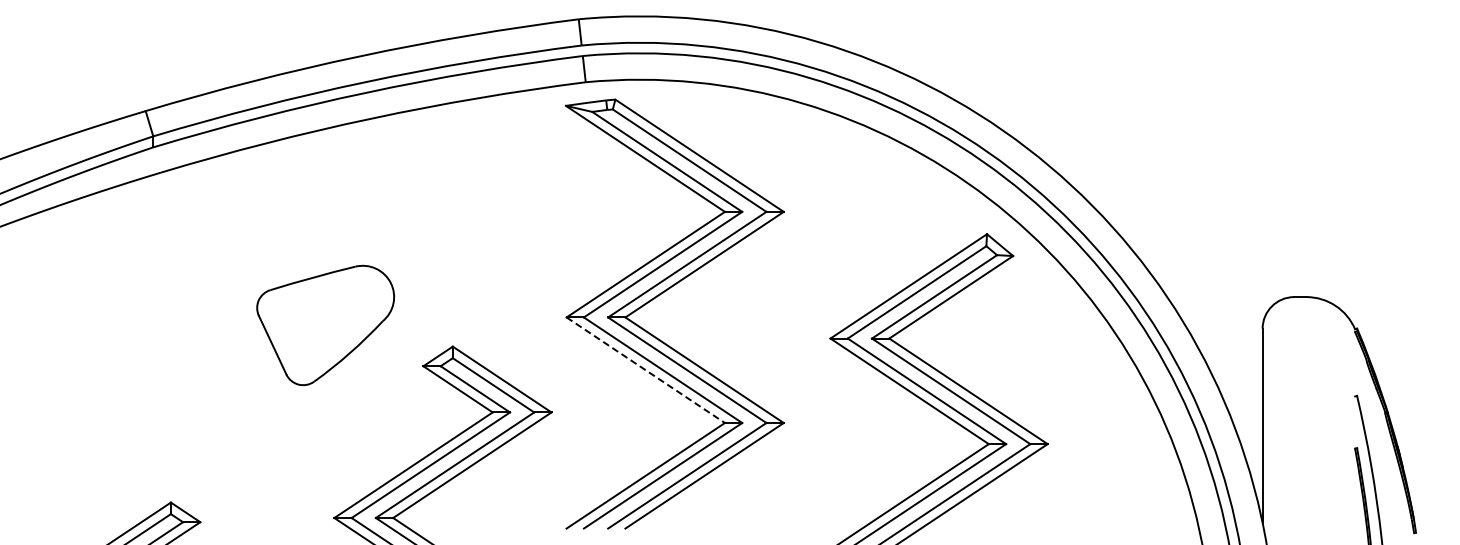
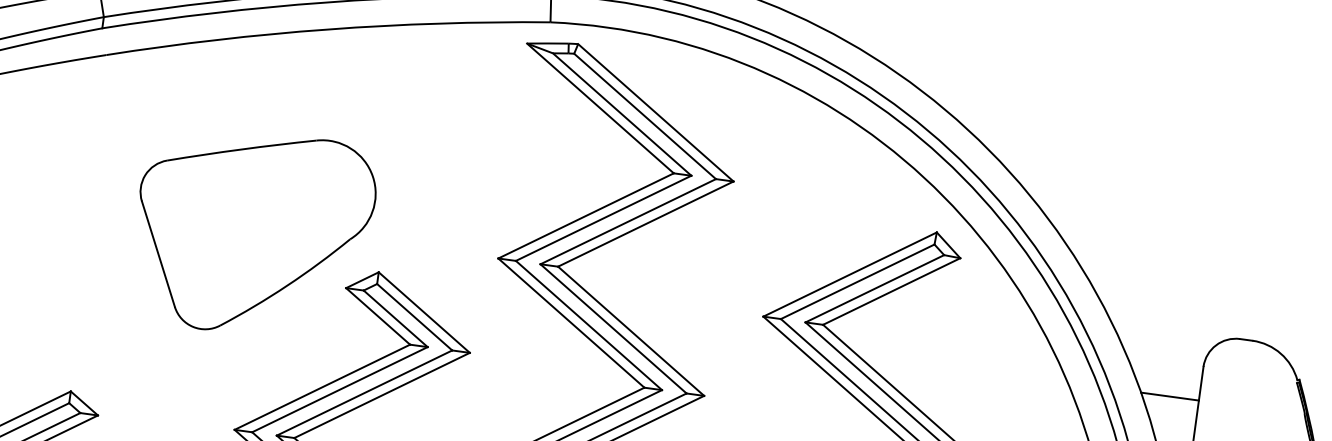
part: (325, 325) -> (252, 233), size x1.67
line: (1233, 362) -> (1169, 397), added
line: (646, 370) -> (572, 323), dashed -> solid

